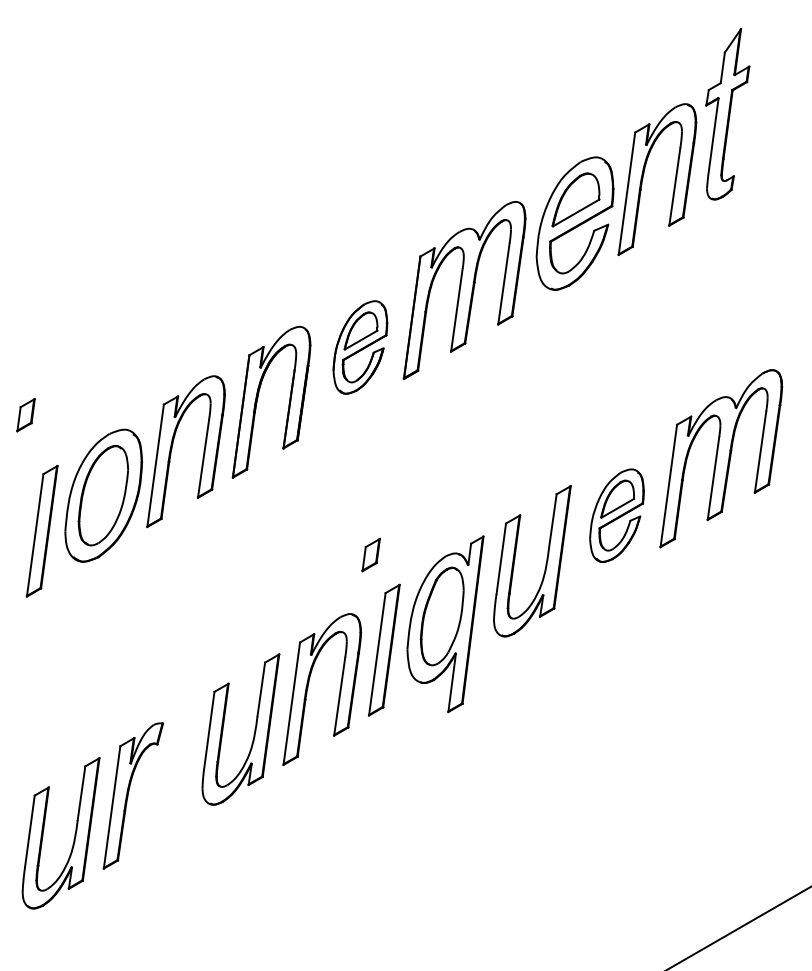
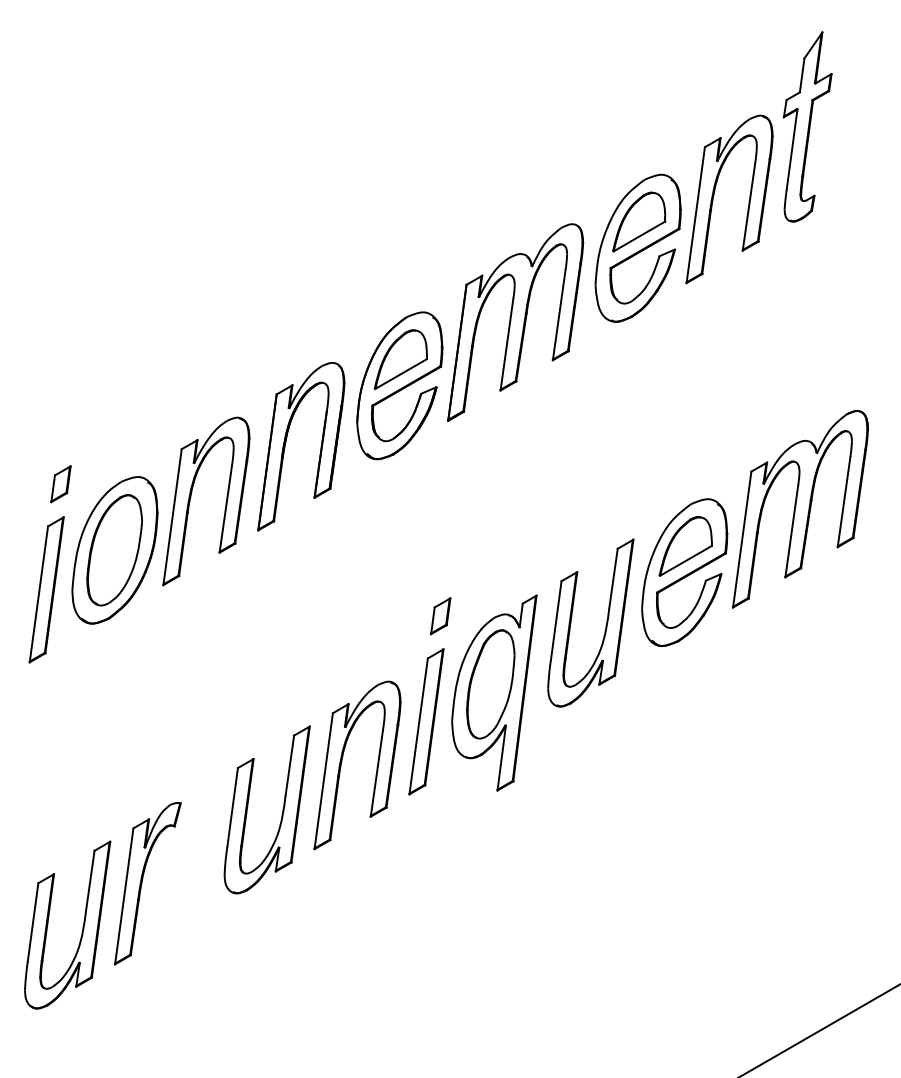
part: (360, 347) -> (399, 385), size x1.43
part: (25, 415) -> (60, 484), moved
part: (616, 515) -> (684, 572), size x1.43
part: (370, 555) -> (439, 616), moved

